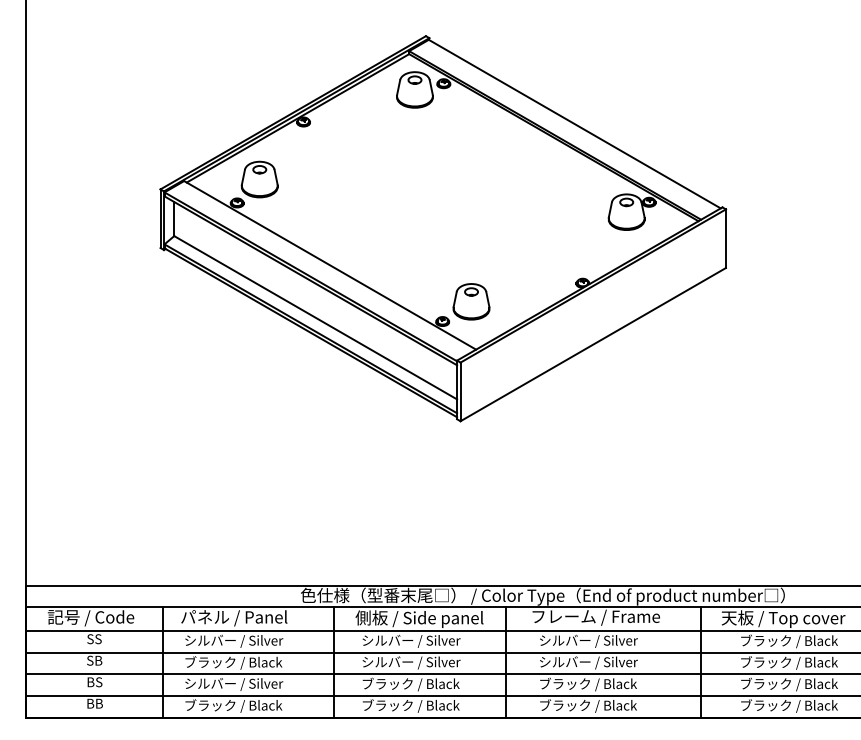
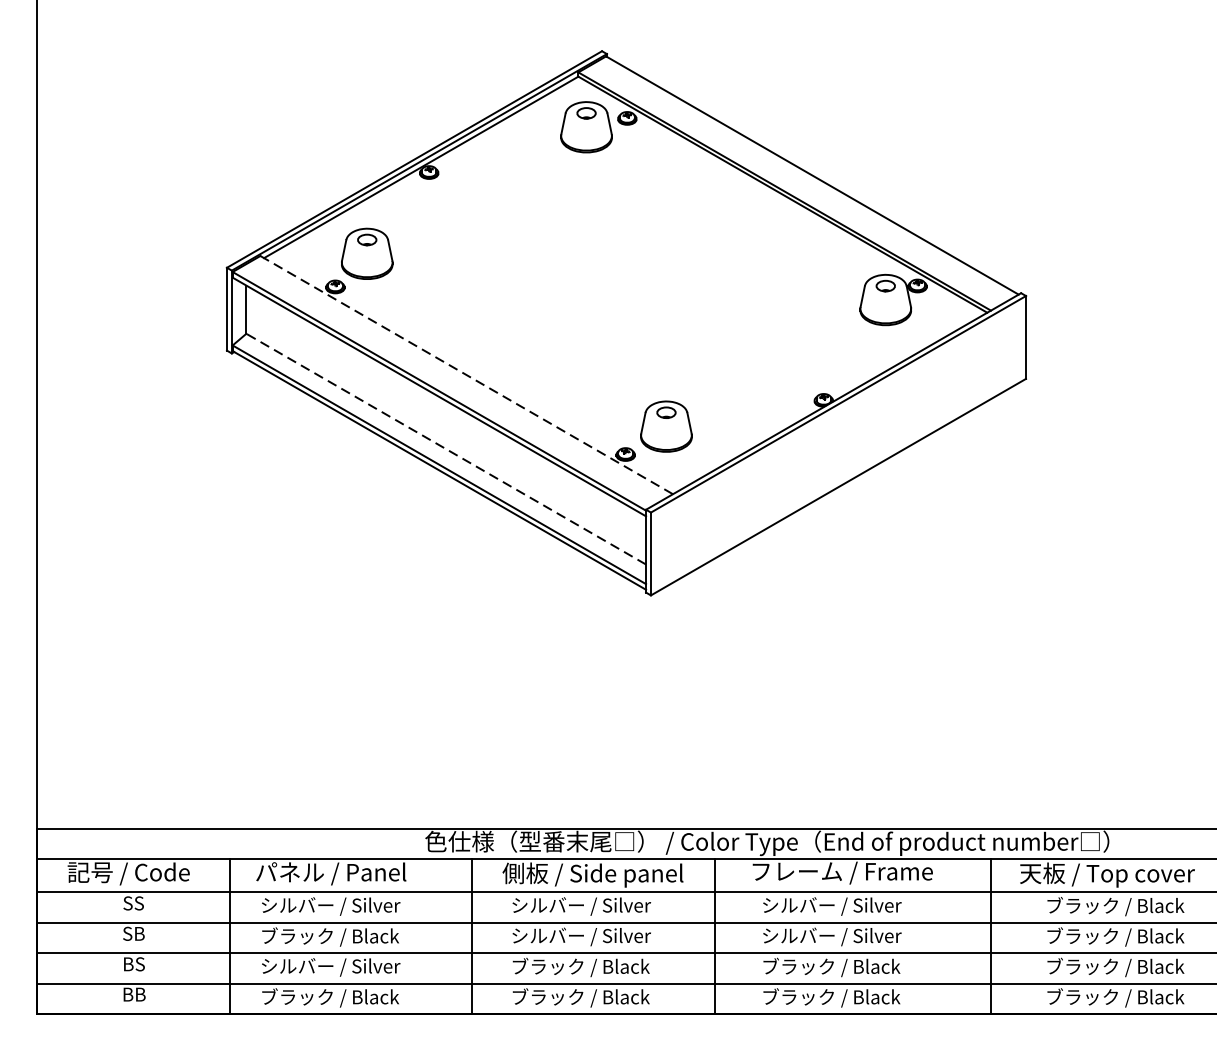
line: (330, 265) -> (467, 375), solid -> dashed
line: (315, 317) -> (445, 448), solid -> dashed

